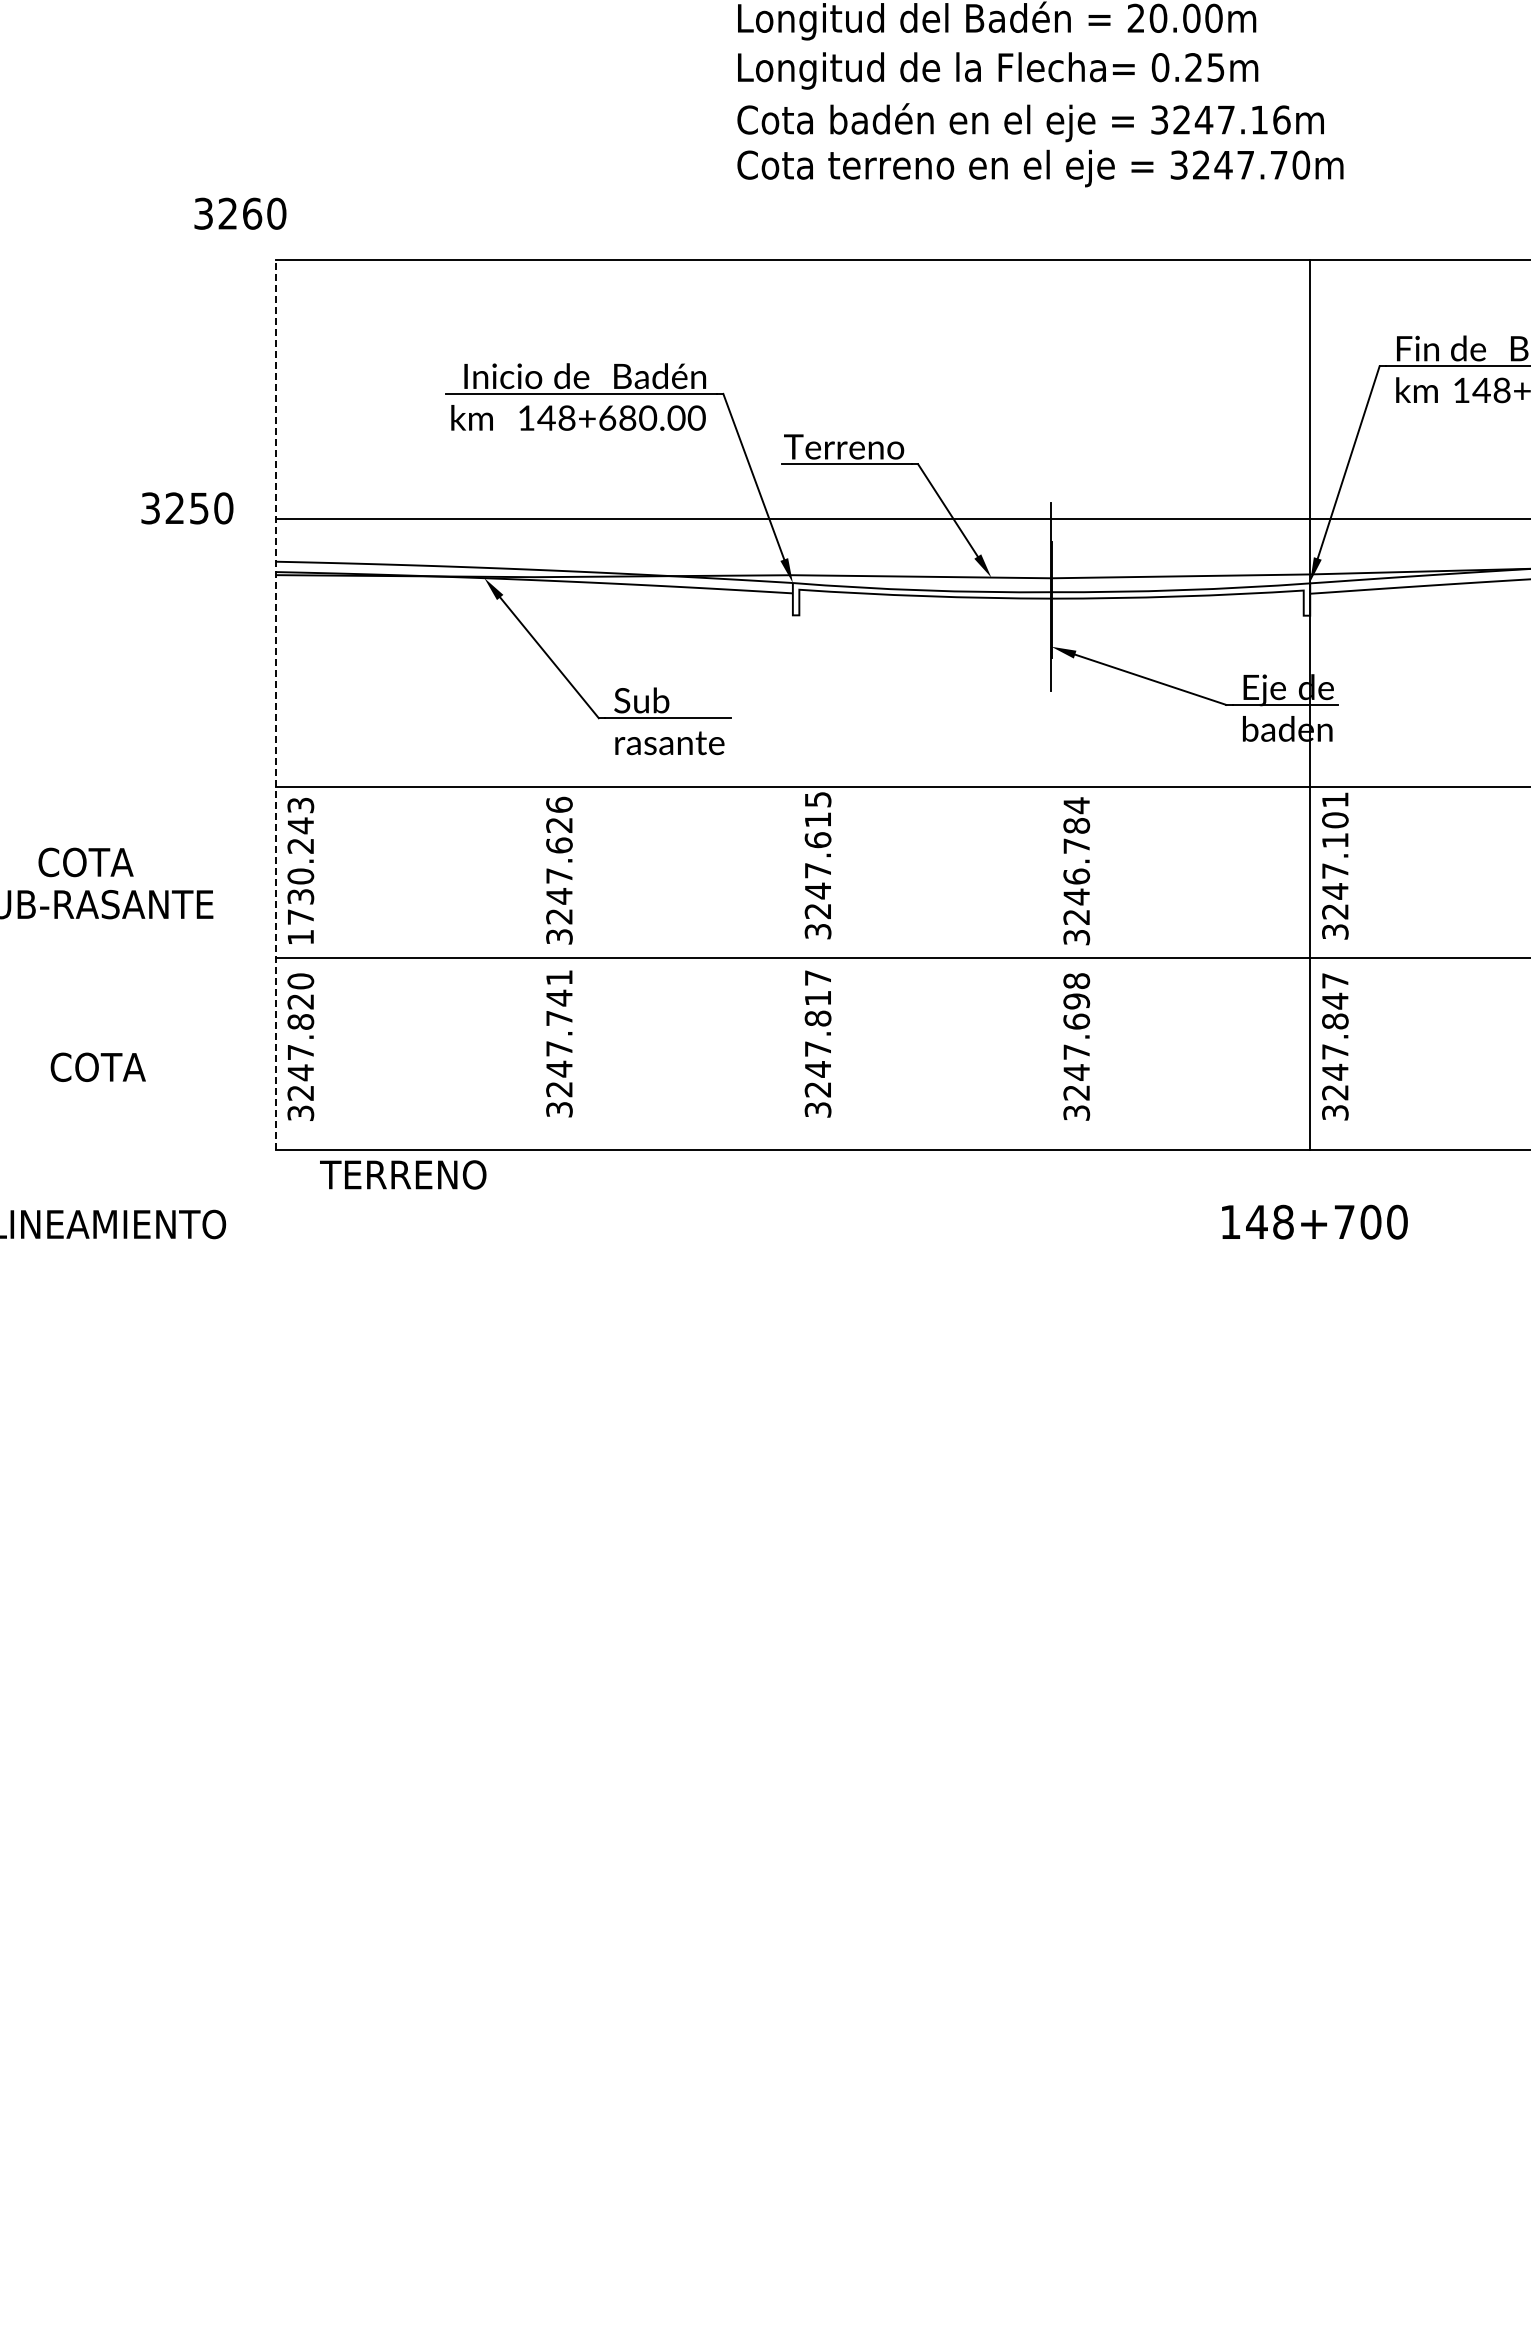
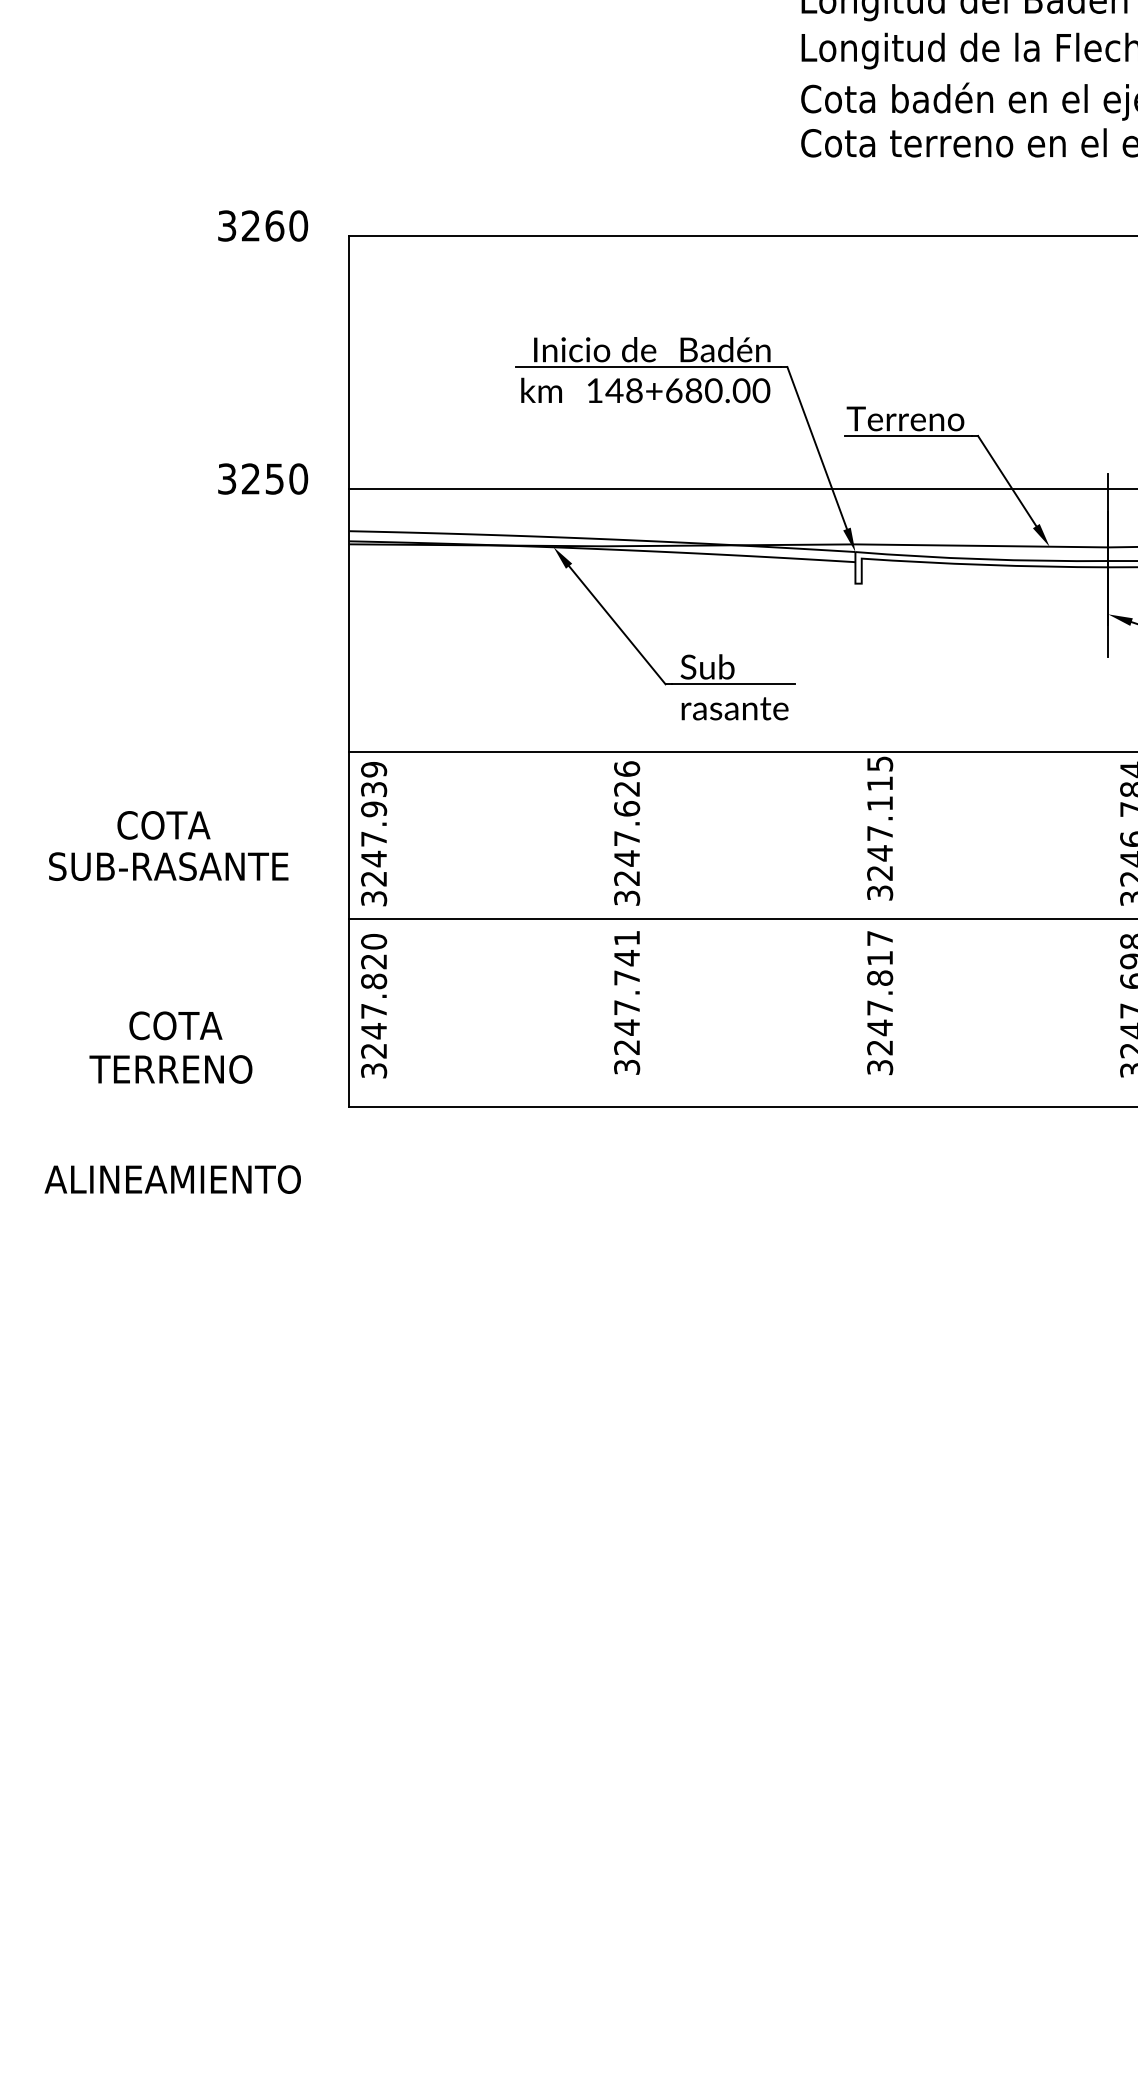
text: (240, 213) -> (263, 225), moved
line: (275, 704) -> (349, 670), dashed -> solid
text: (817, 840) -> (879, 803), 3247.615 -> 3247.115
text: (300, 871) -> (373, 834), 1730.243 -> 3247.939
text: (403, 1174) -> (171, 1069), moved

